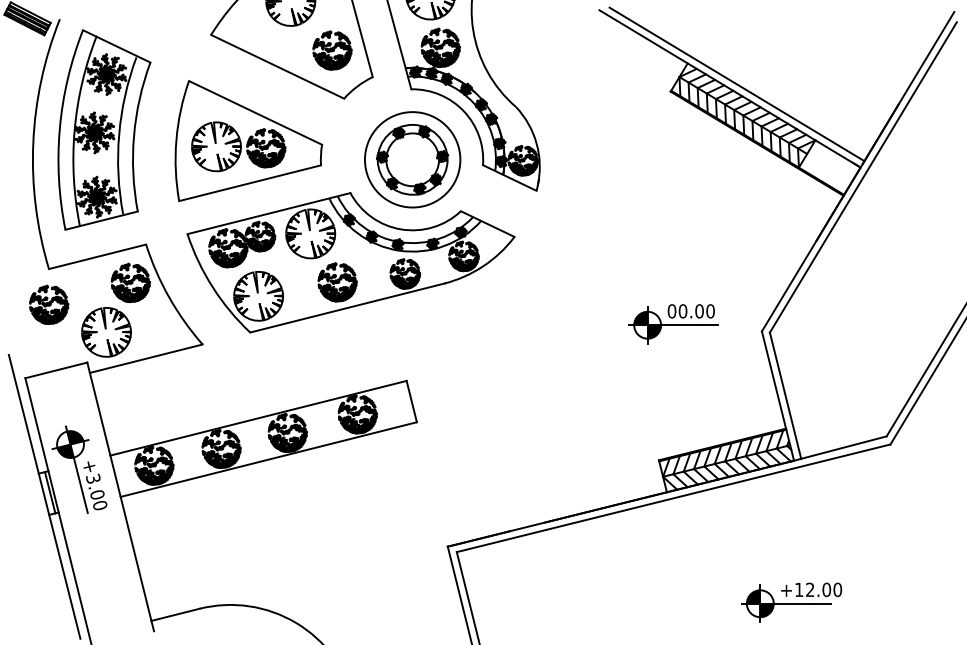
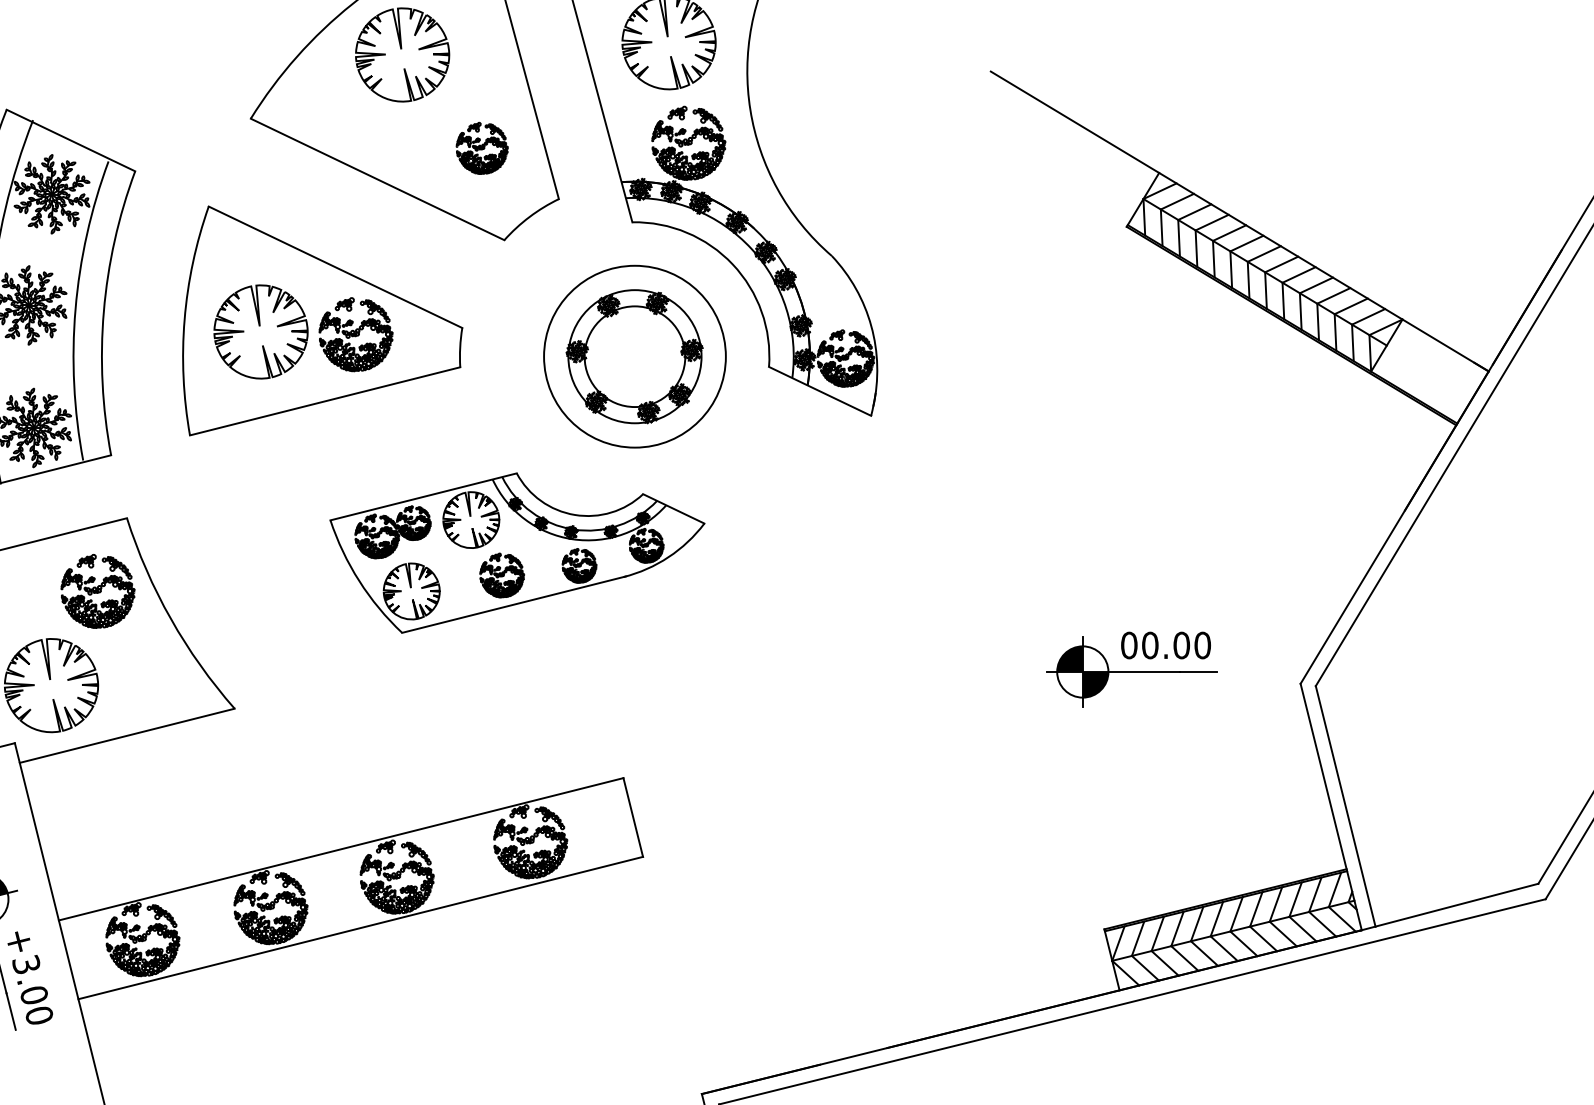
part: (332, 50) -> (482, 148), size x0.7
line: (736, 84) -> (1252, 213), removed
part: (350, 262) -> (516, 552), size x0.6

